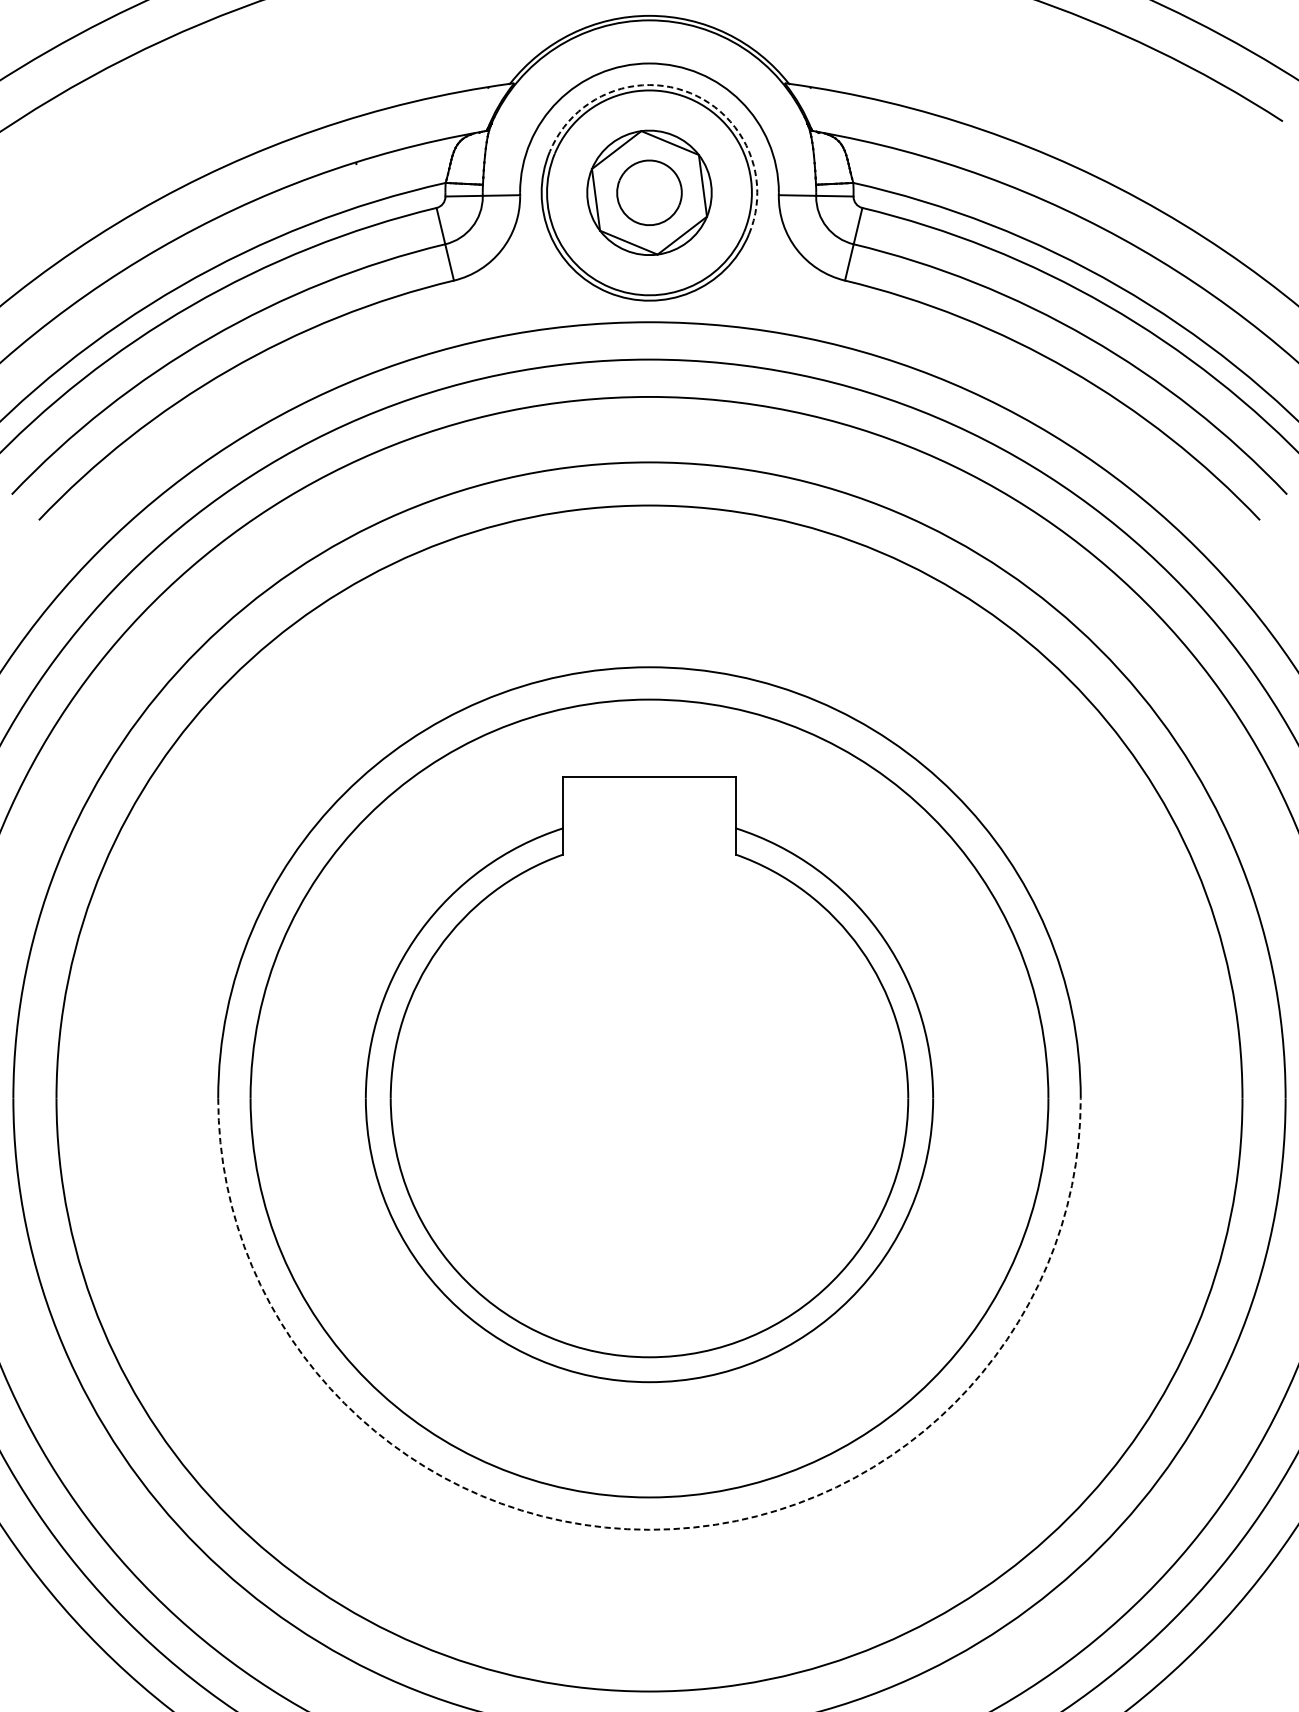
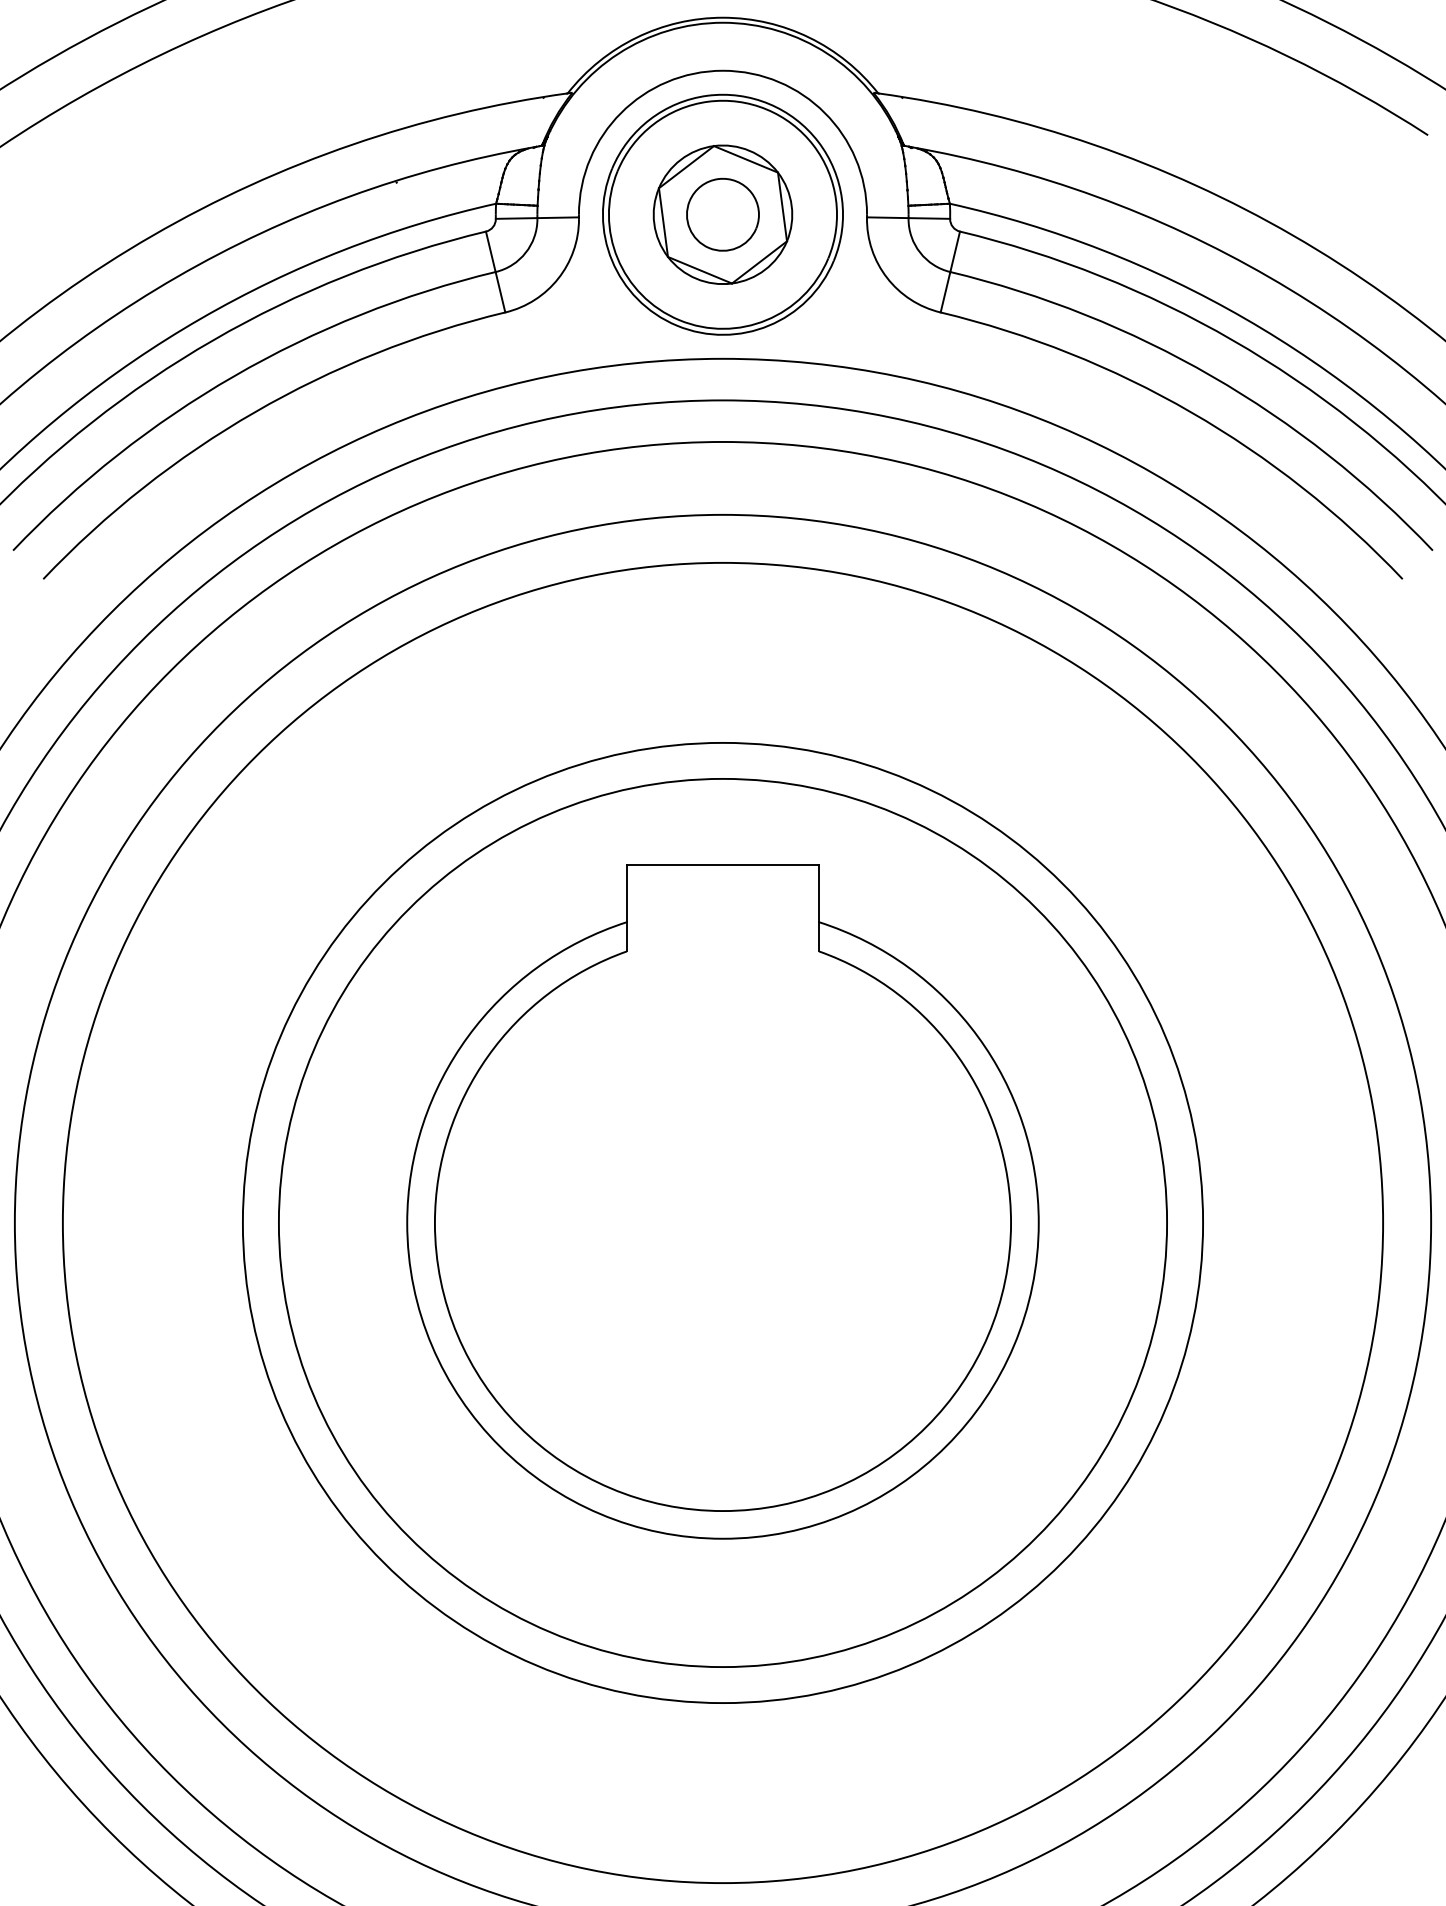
arc: (690, 92) -> (768, 103), dashed -> solid
arc: (649, 1530) -> (722, 1703), dashed -> solid

